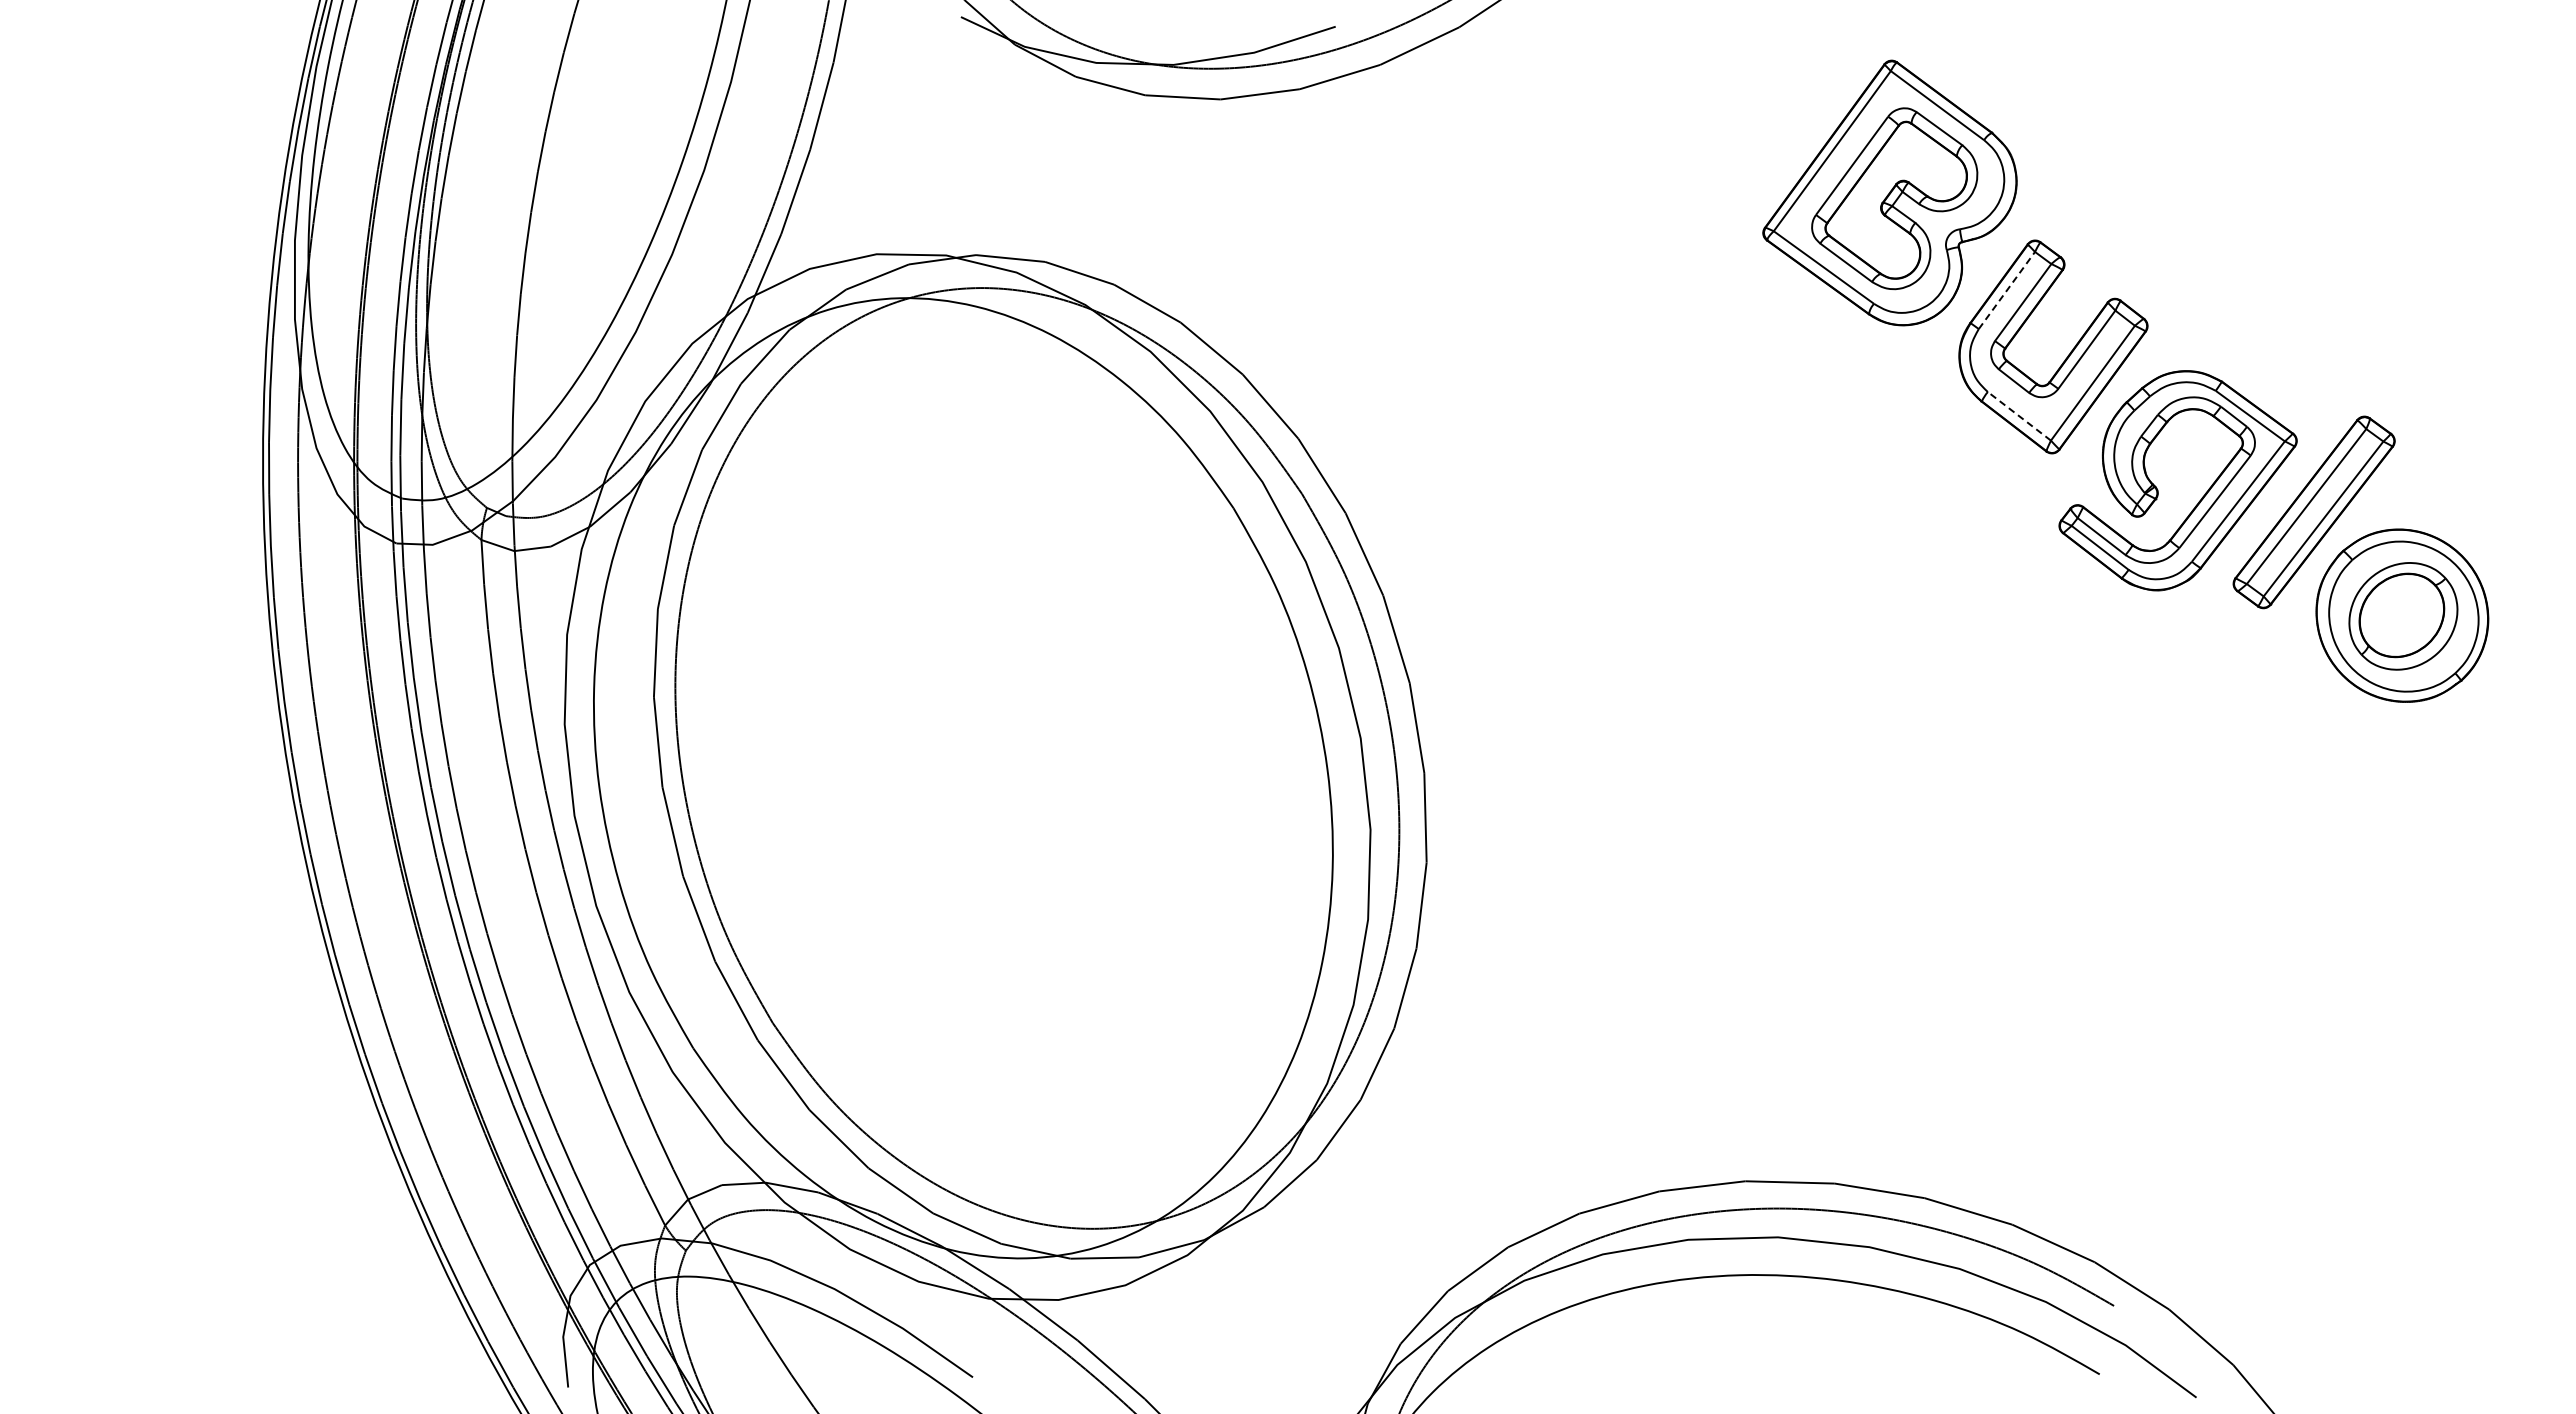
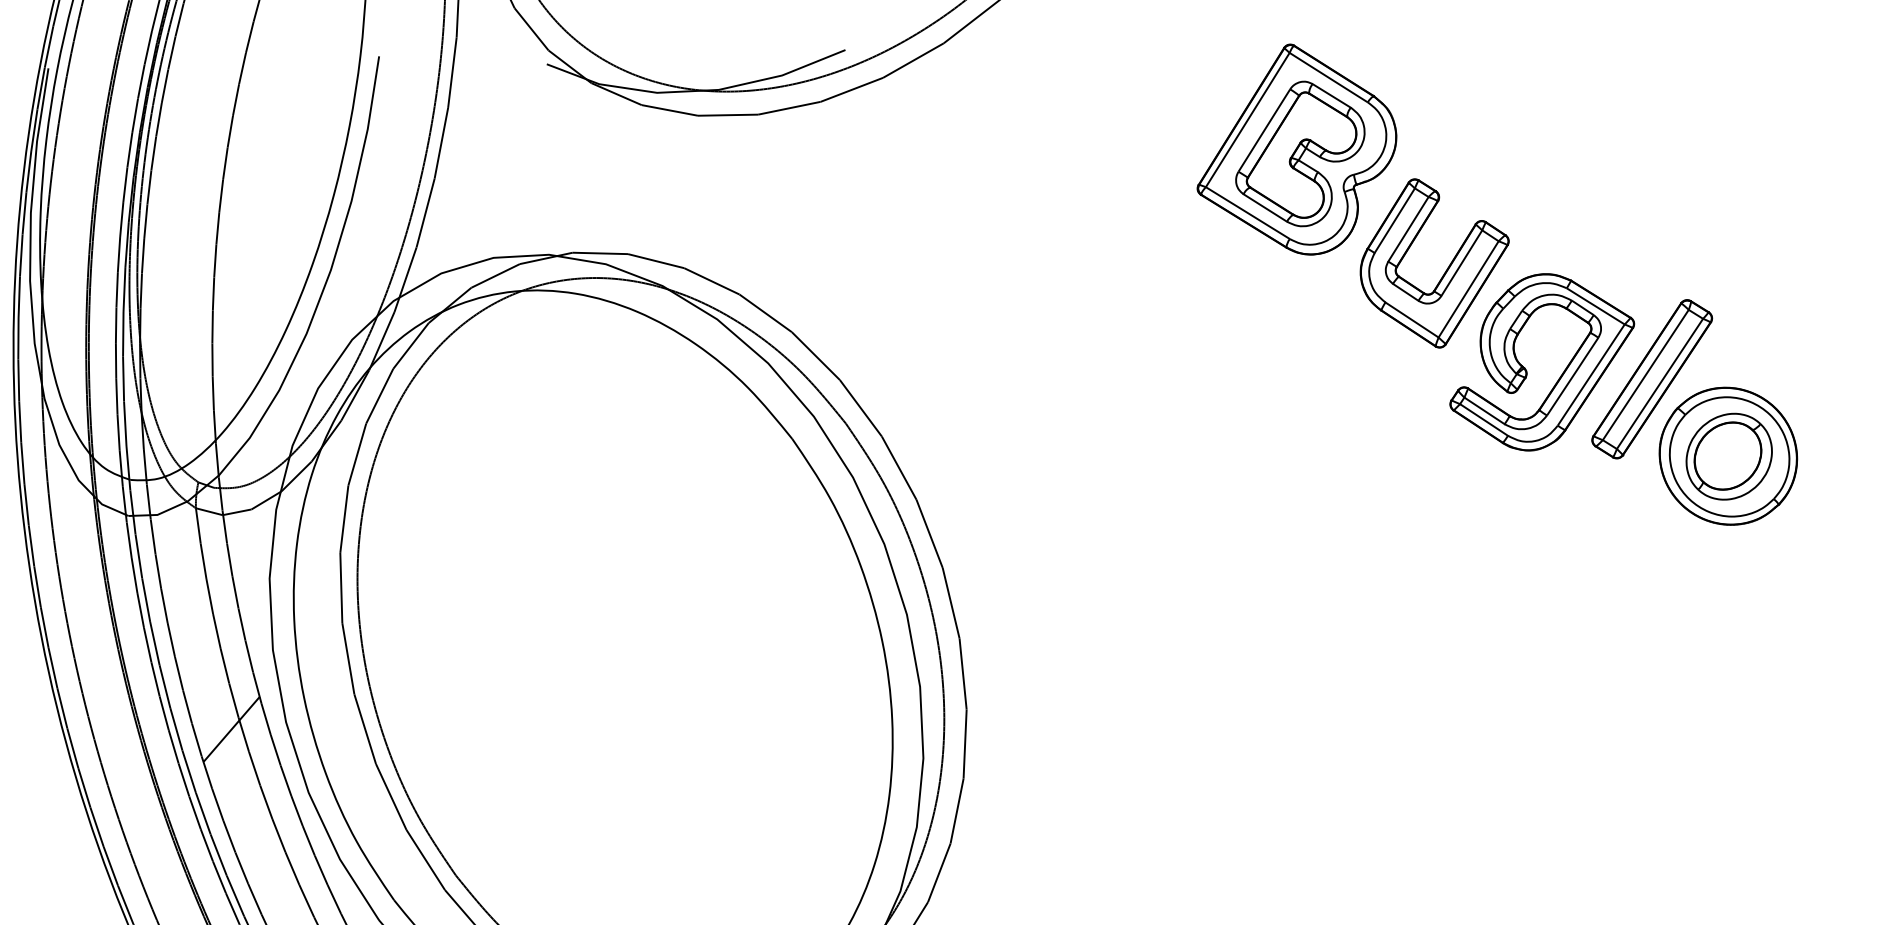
line: (2006, 290) -> (1394, 220), dashed -> solid
line: (2019, 416) -> (1412, 320), dashed -> solid
line: (505, 819) -> (231, 729), added

